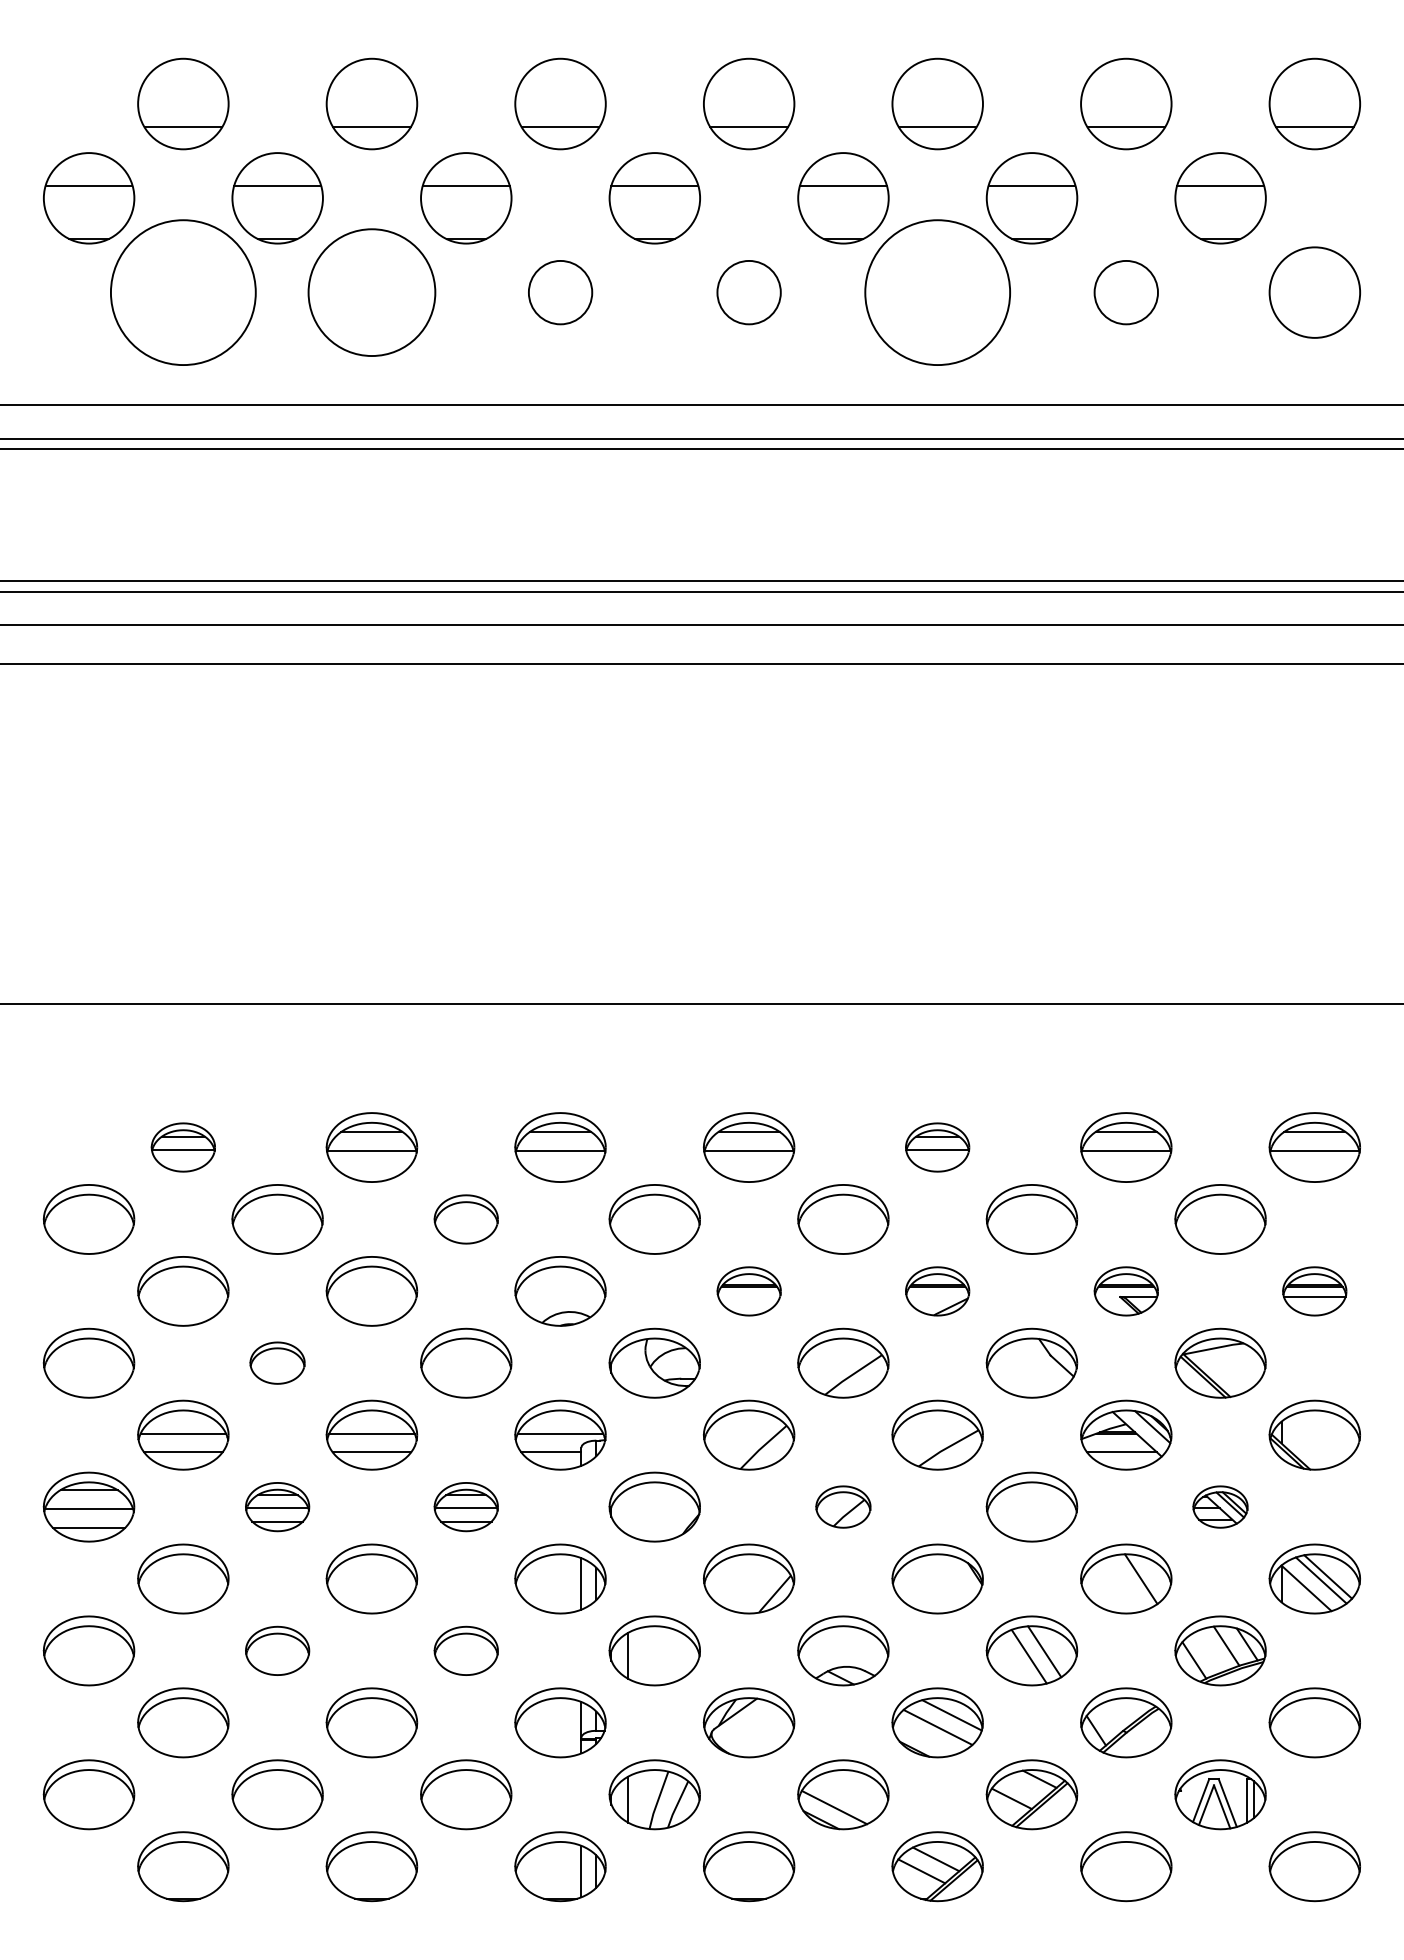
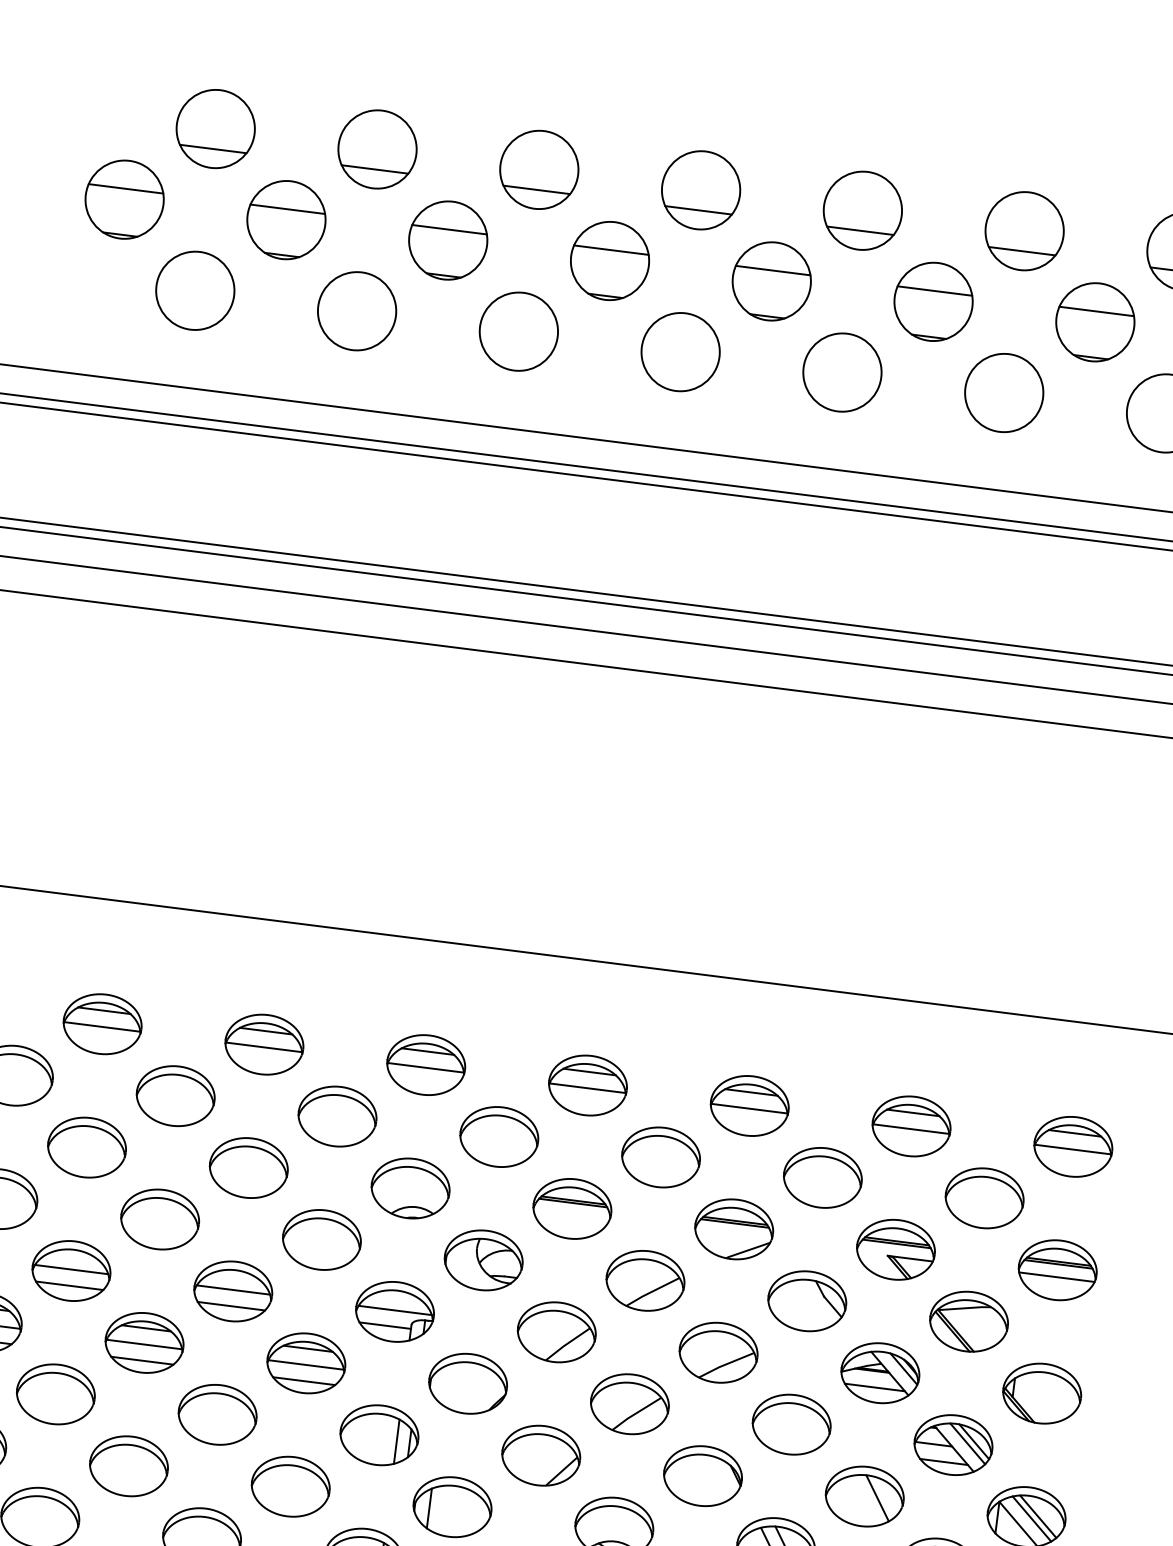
circle: (183, 292) -> (195, 290), size x0.62
circle: (371, 292) -> (356, 311), size x0.71
circle: (560, 292) -> (518, 331), size x1.43
circle: (748, 292) -> (680, 351), size x1.43
circle: (937, 292) -> (842, 372), size x0.62
circle: (1126, 292) -> (1004, 392), size x1.43
part: (183, 1147) -> (102, 1024), size x1.43
part: (937, 1147) -> (749, 1105), size x1.43
part: (466, 1219) -> (337, 1116), size x1.43
part: (749, 1291) -> (572, 1209), size x1.43
part: (937, 1291) -> (734, 1229), size x1.43
part: (1126, 1291) -> (896, 1249), size x1.43
part: (1314, 1291) -> (1057, 1270), size x1.43
part: (277, 1362) -> (160, 1218), size x1.67
part: (277, 1506) -> (144, 1342), size x1.43
part: (466, 1506) -> (306, 1362), size x1.43
part: (843, 1506) -> (630, 1403), size x1.67
part: (1220, 1506) -> (953, 1444), size x1.67
part: (277, 1650) -> (128, 1465), size x1.43
part: (466, 1650) -> (291, 1486), size x1.43

